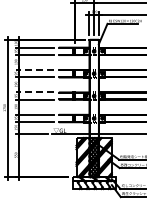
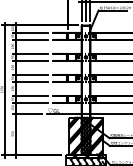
line: (35, 70) -> (30, 54), dashed -> solid
line: (35, 92) -> (30, 74), dashed -> solid

